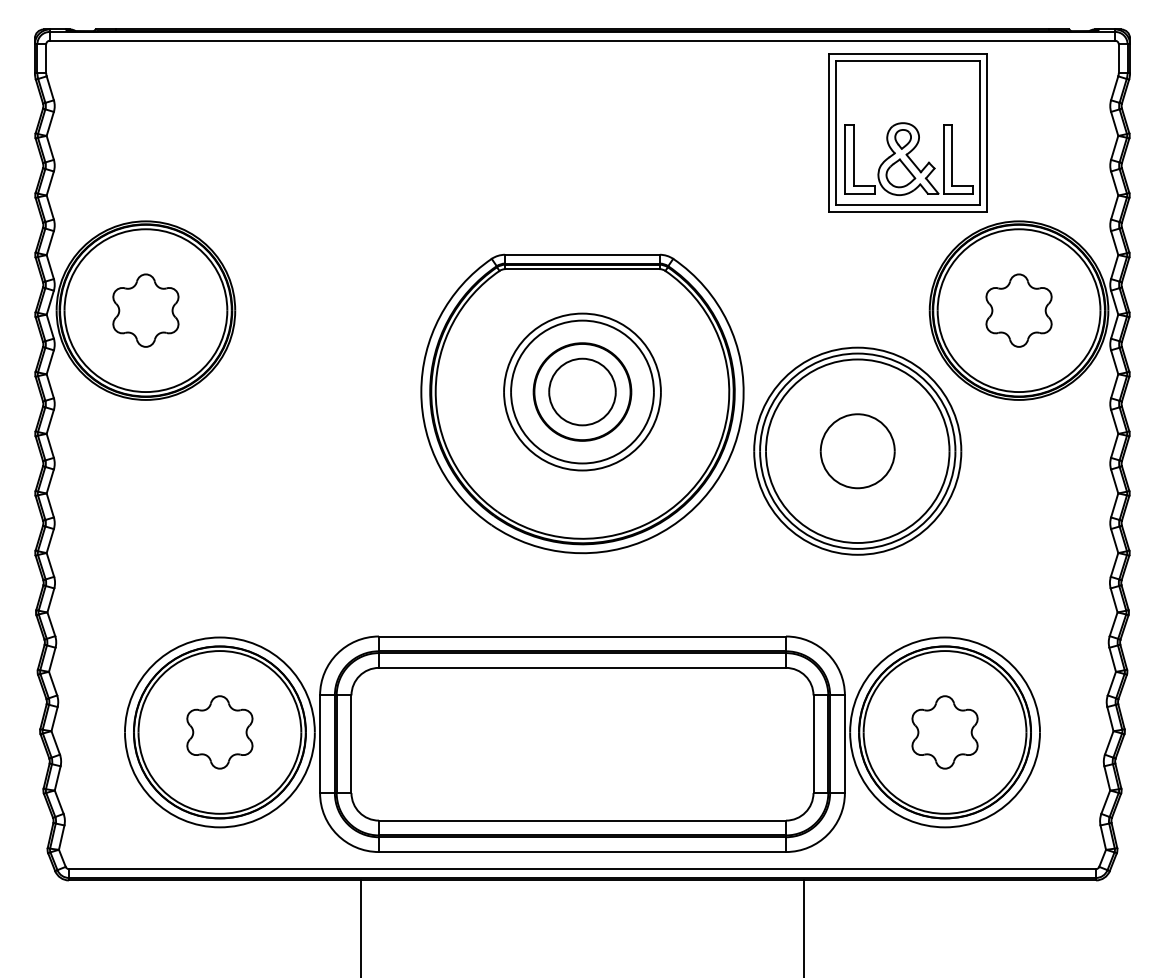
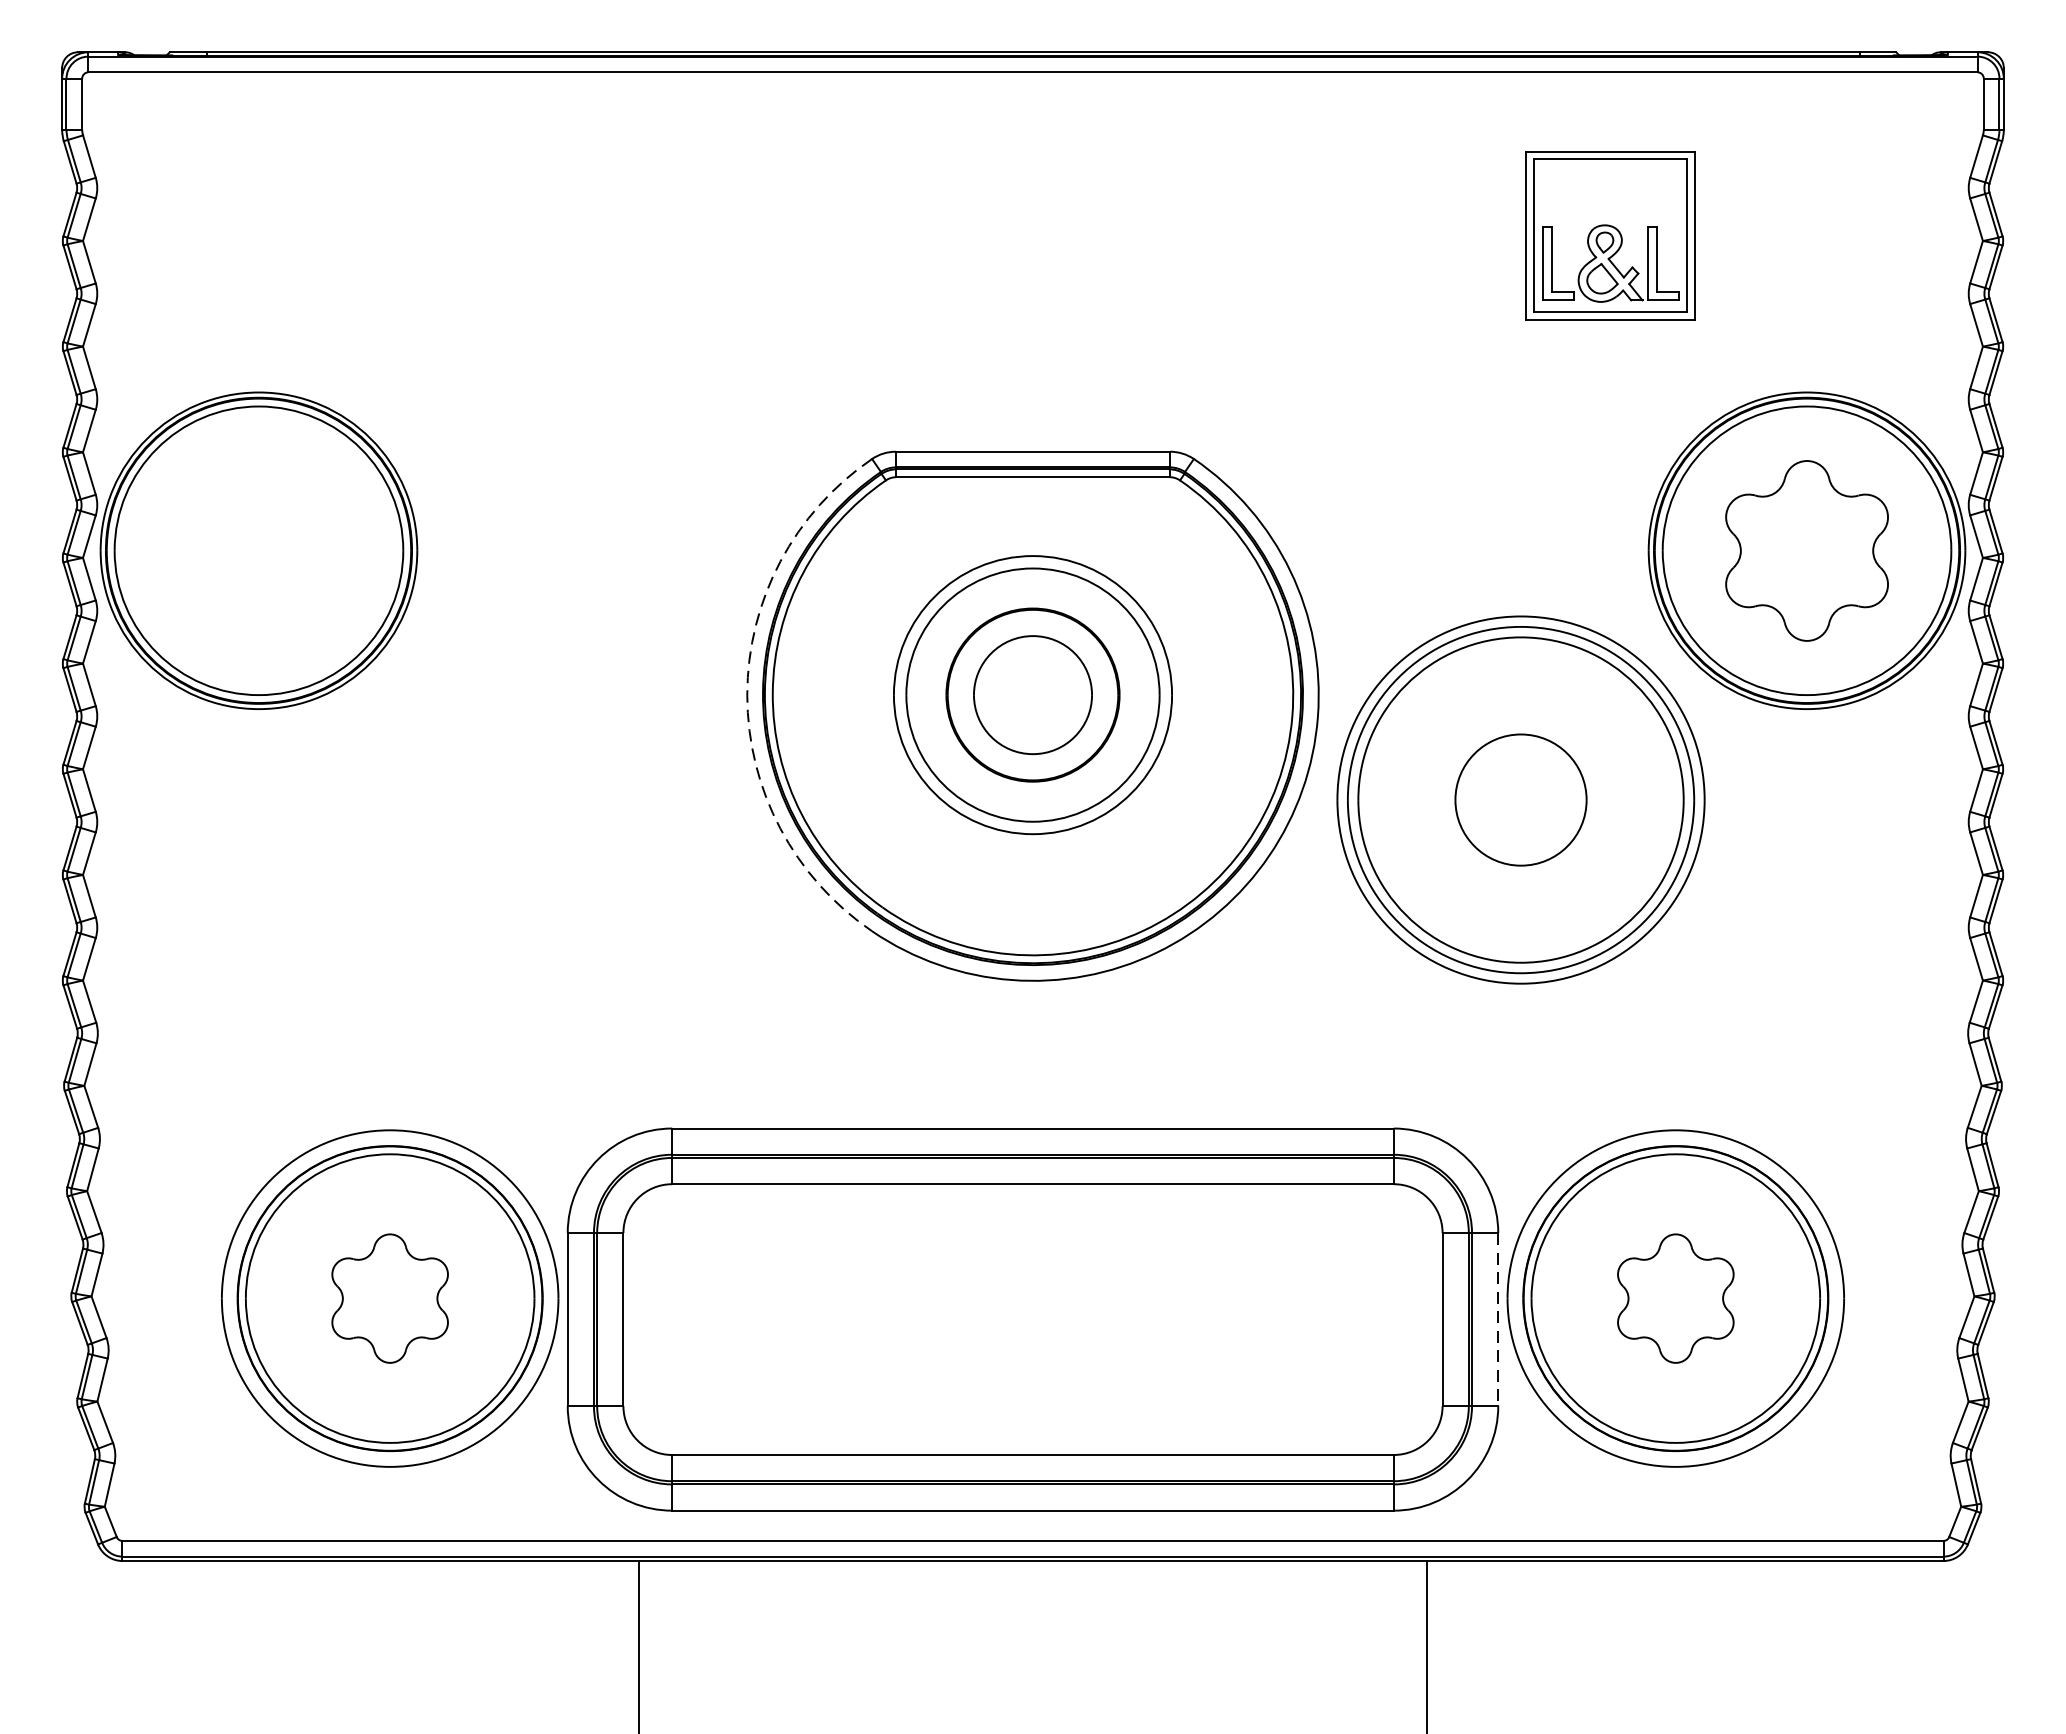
part: (907, 132) -> (1609, 234), size x0.6
part: (145, 310) -> (258, 550), removed
part: (1018, 310) -> (1806, 550), size x1.4
arc: (421, 392) -> (747, 695), solid -> dashed
line: (844, 744) -> (1497, 1320), solid -> dashed

